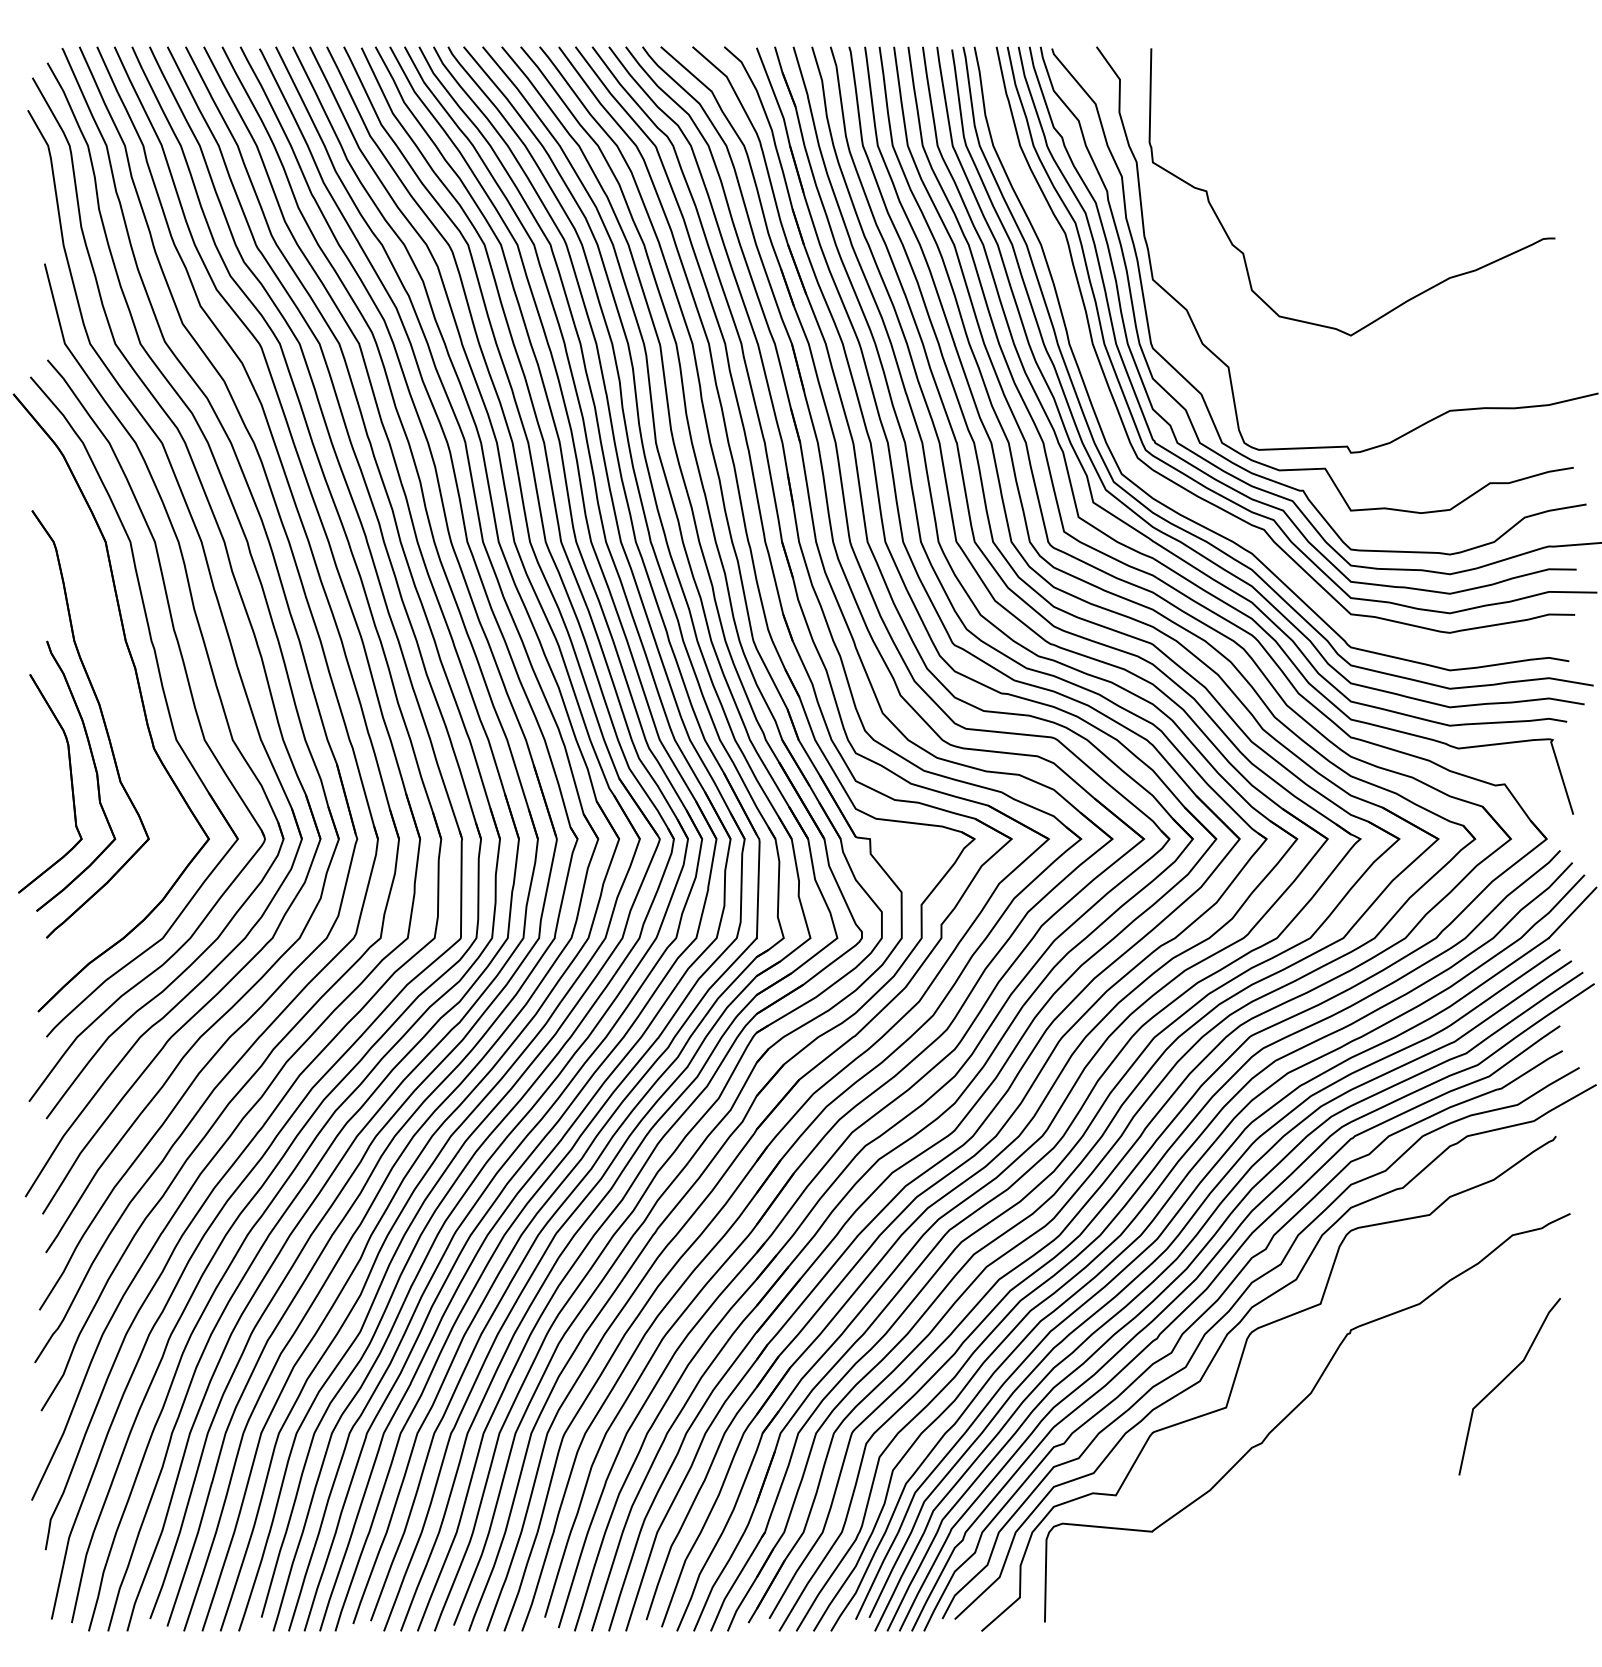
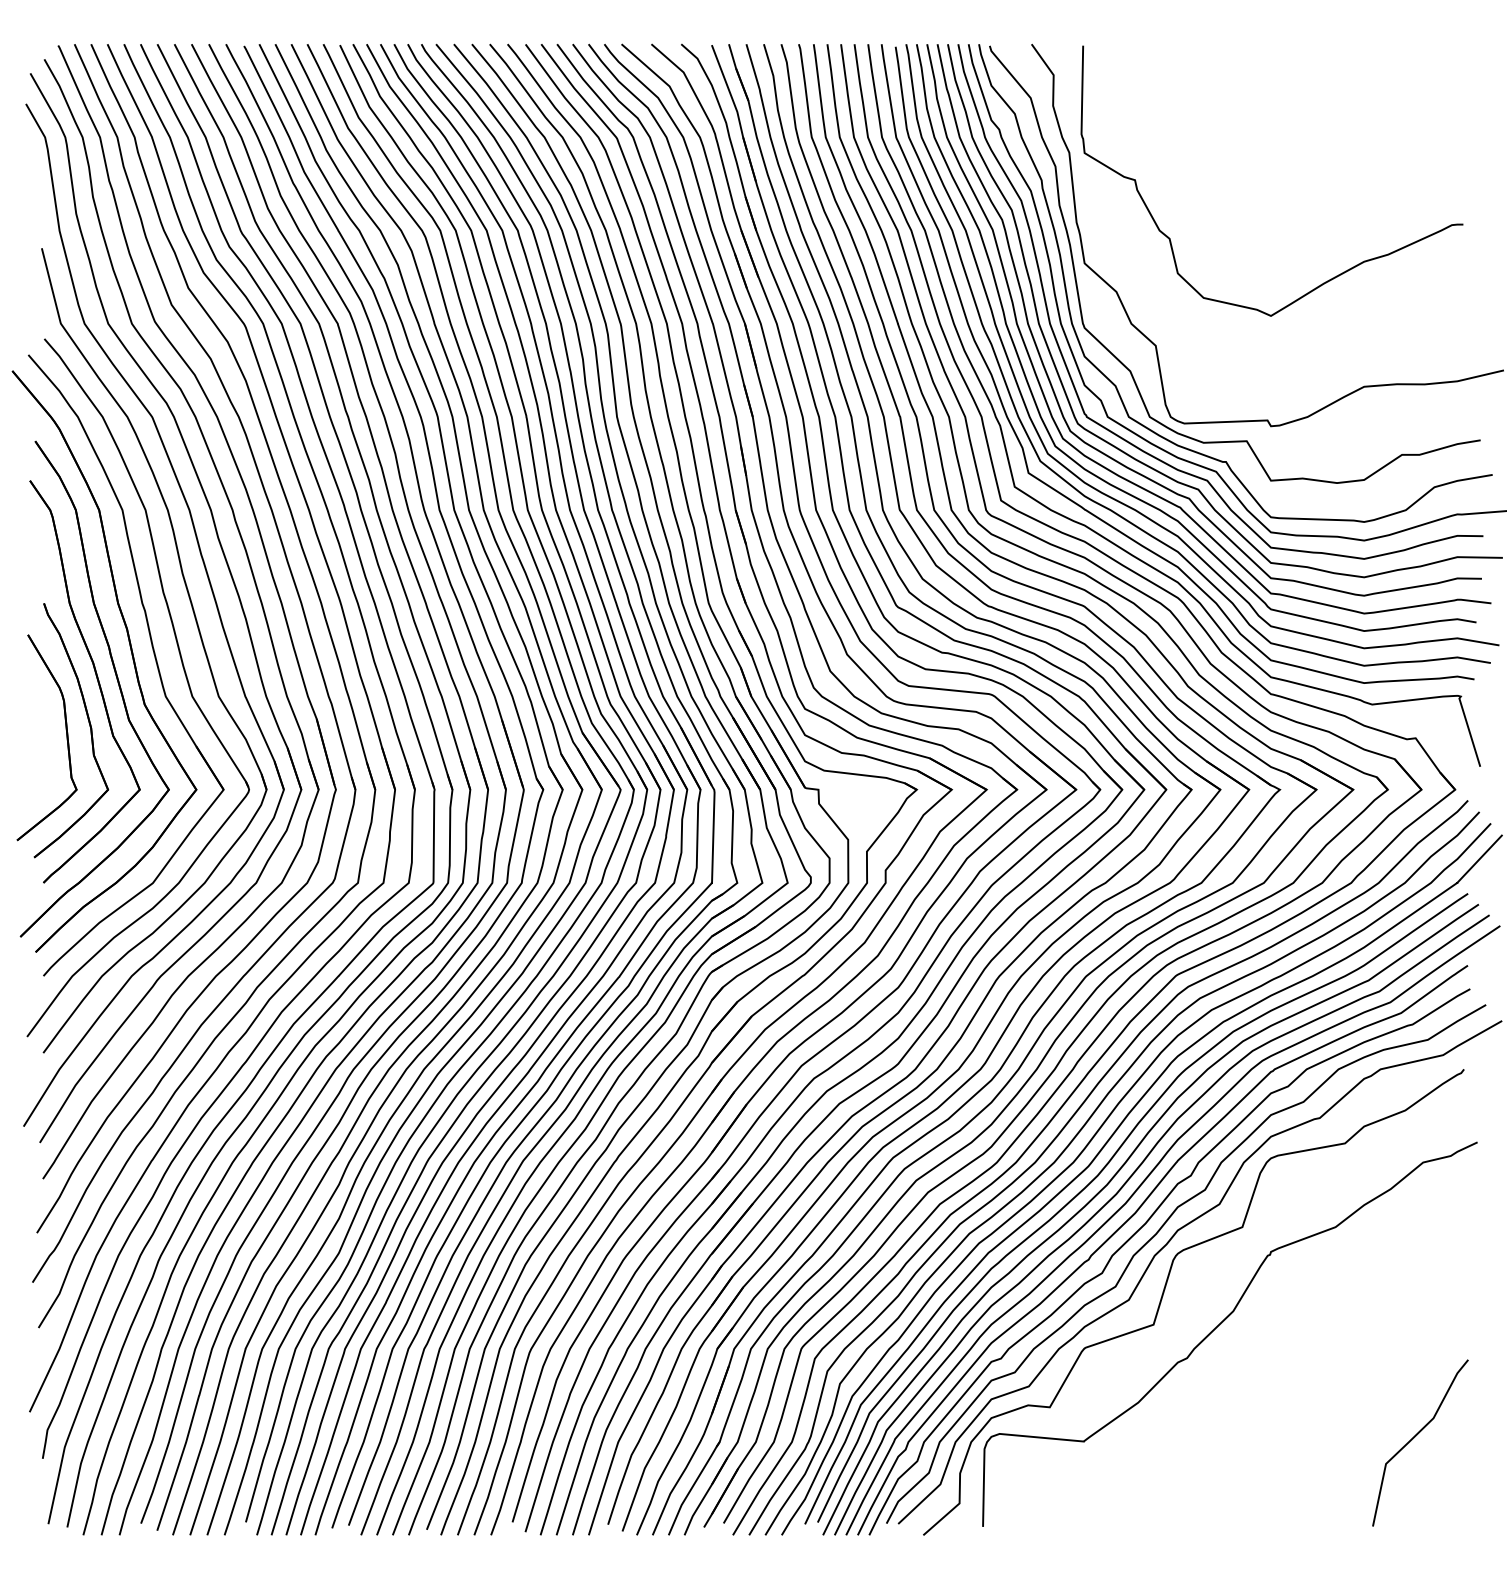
curve: (1199, 509) -> (1128, 479), added
part: (125, 726) -> (117, 683), added
curve: (1504, 1380) -> (1415, 1437), moved

